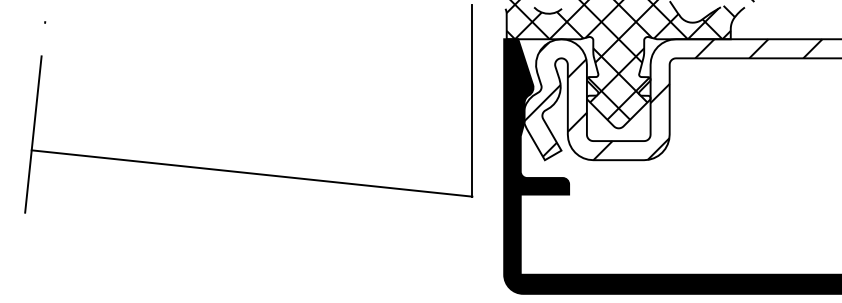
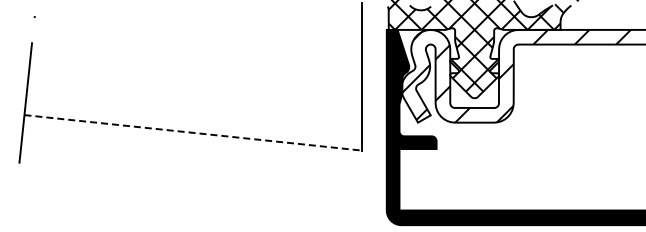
line: (252, 173) -> (193, 132), solid -> dashed

